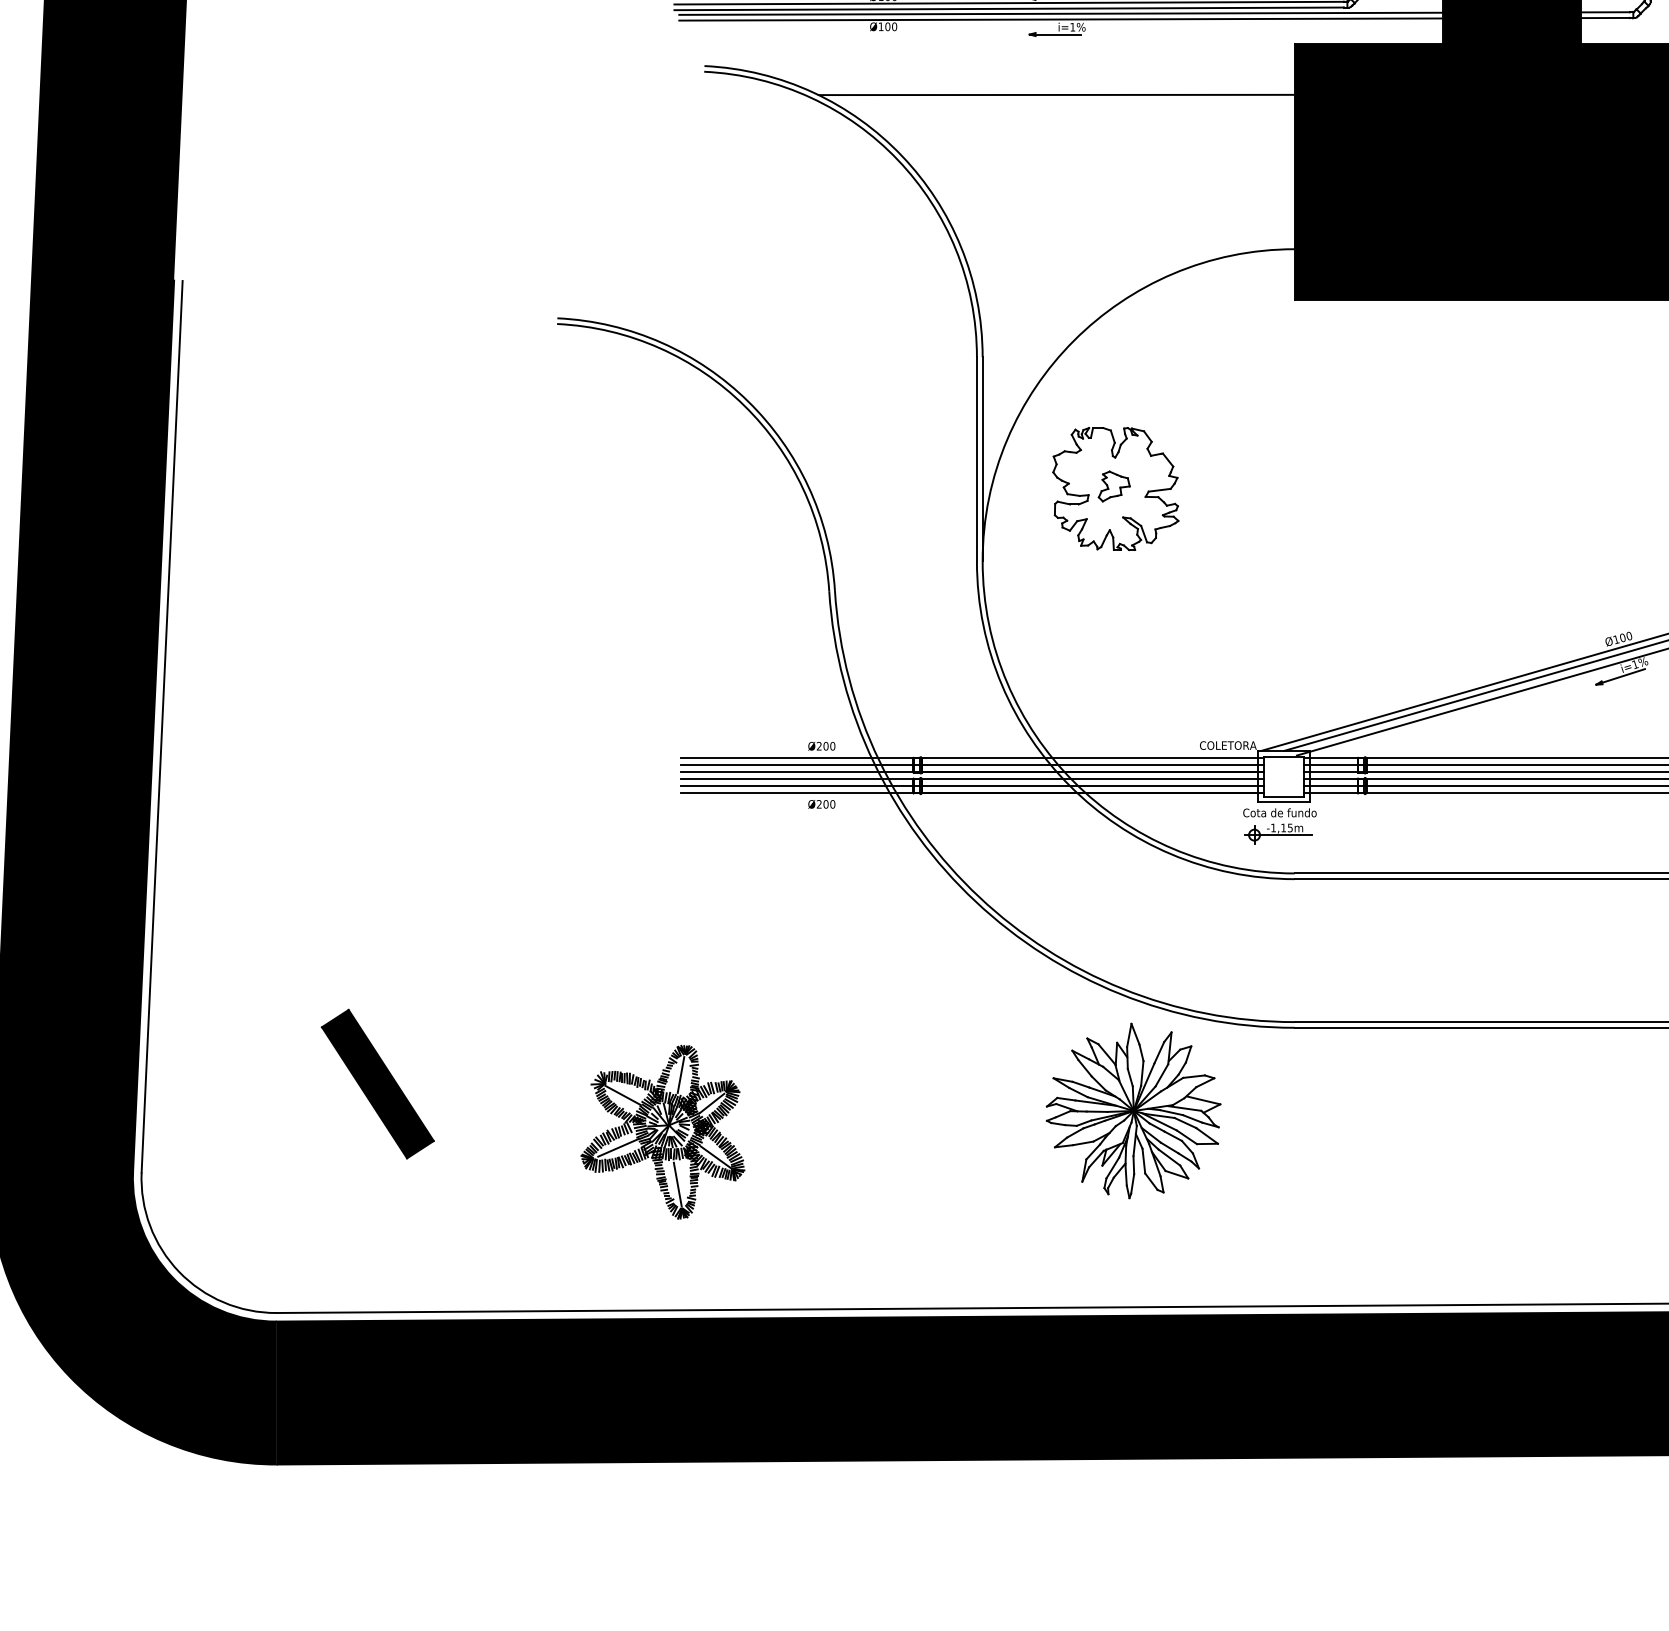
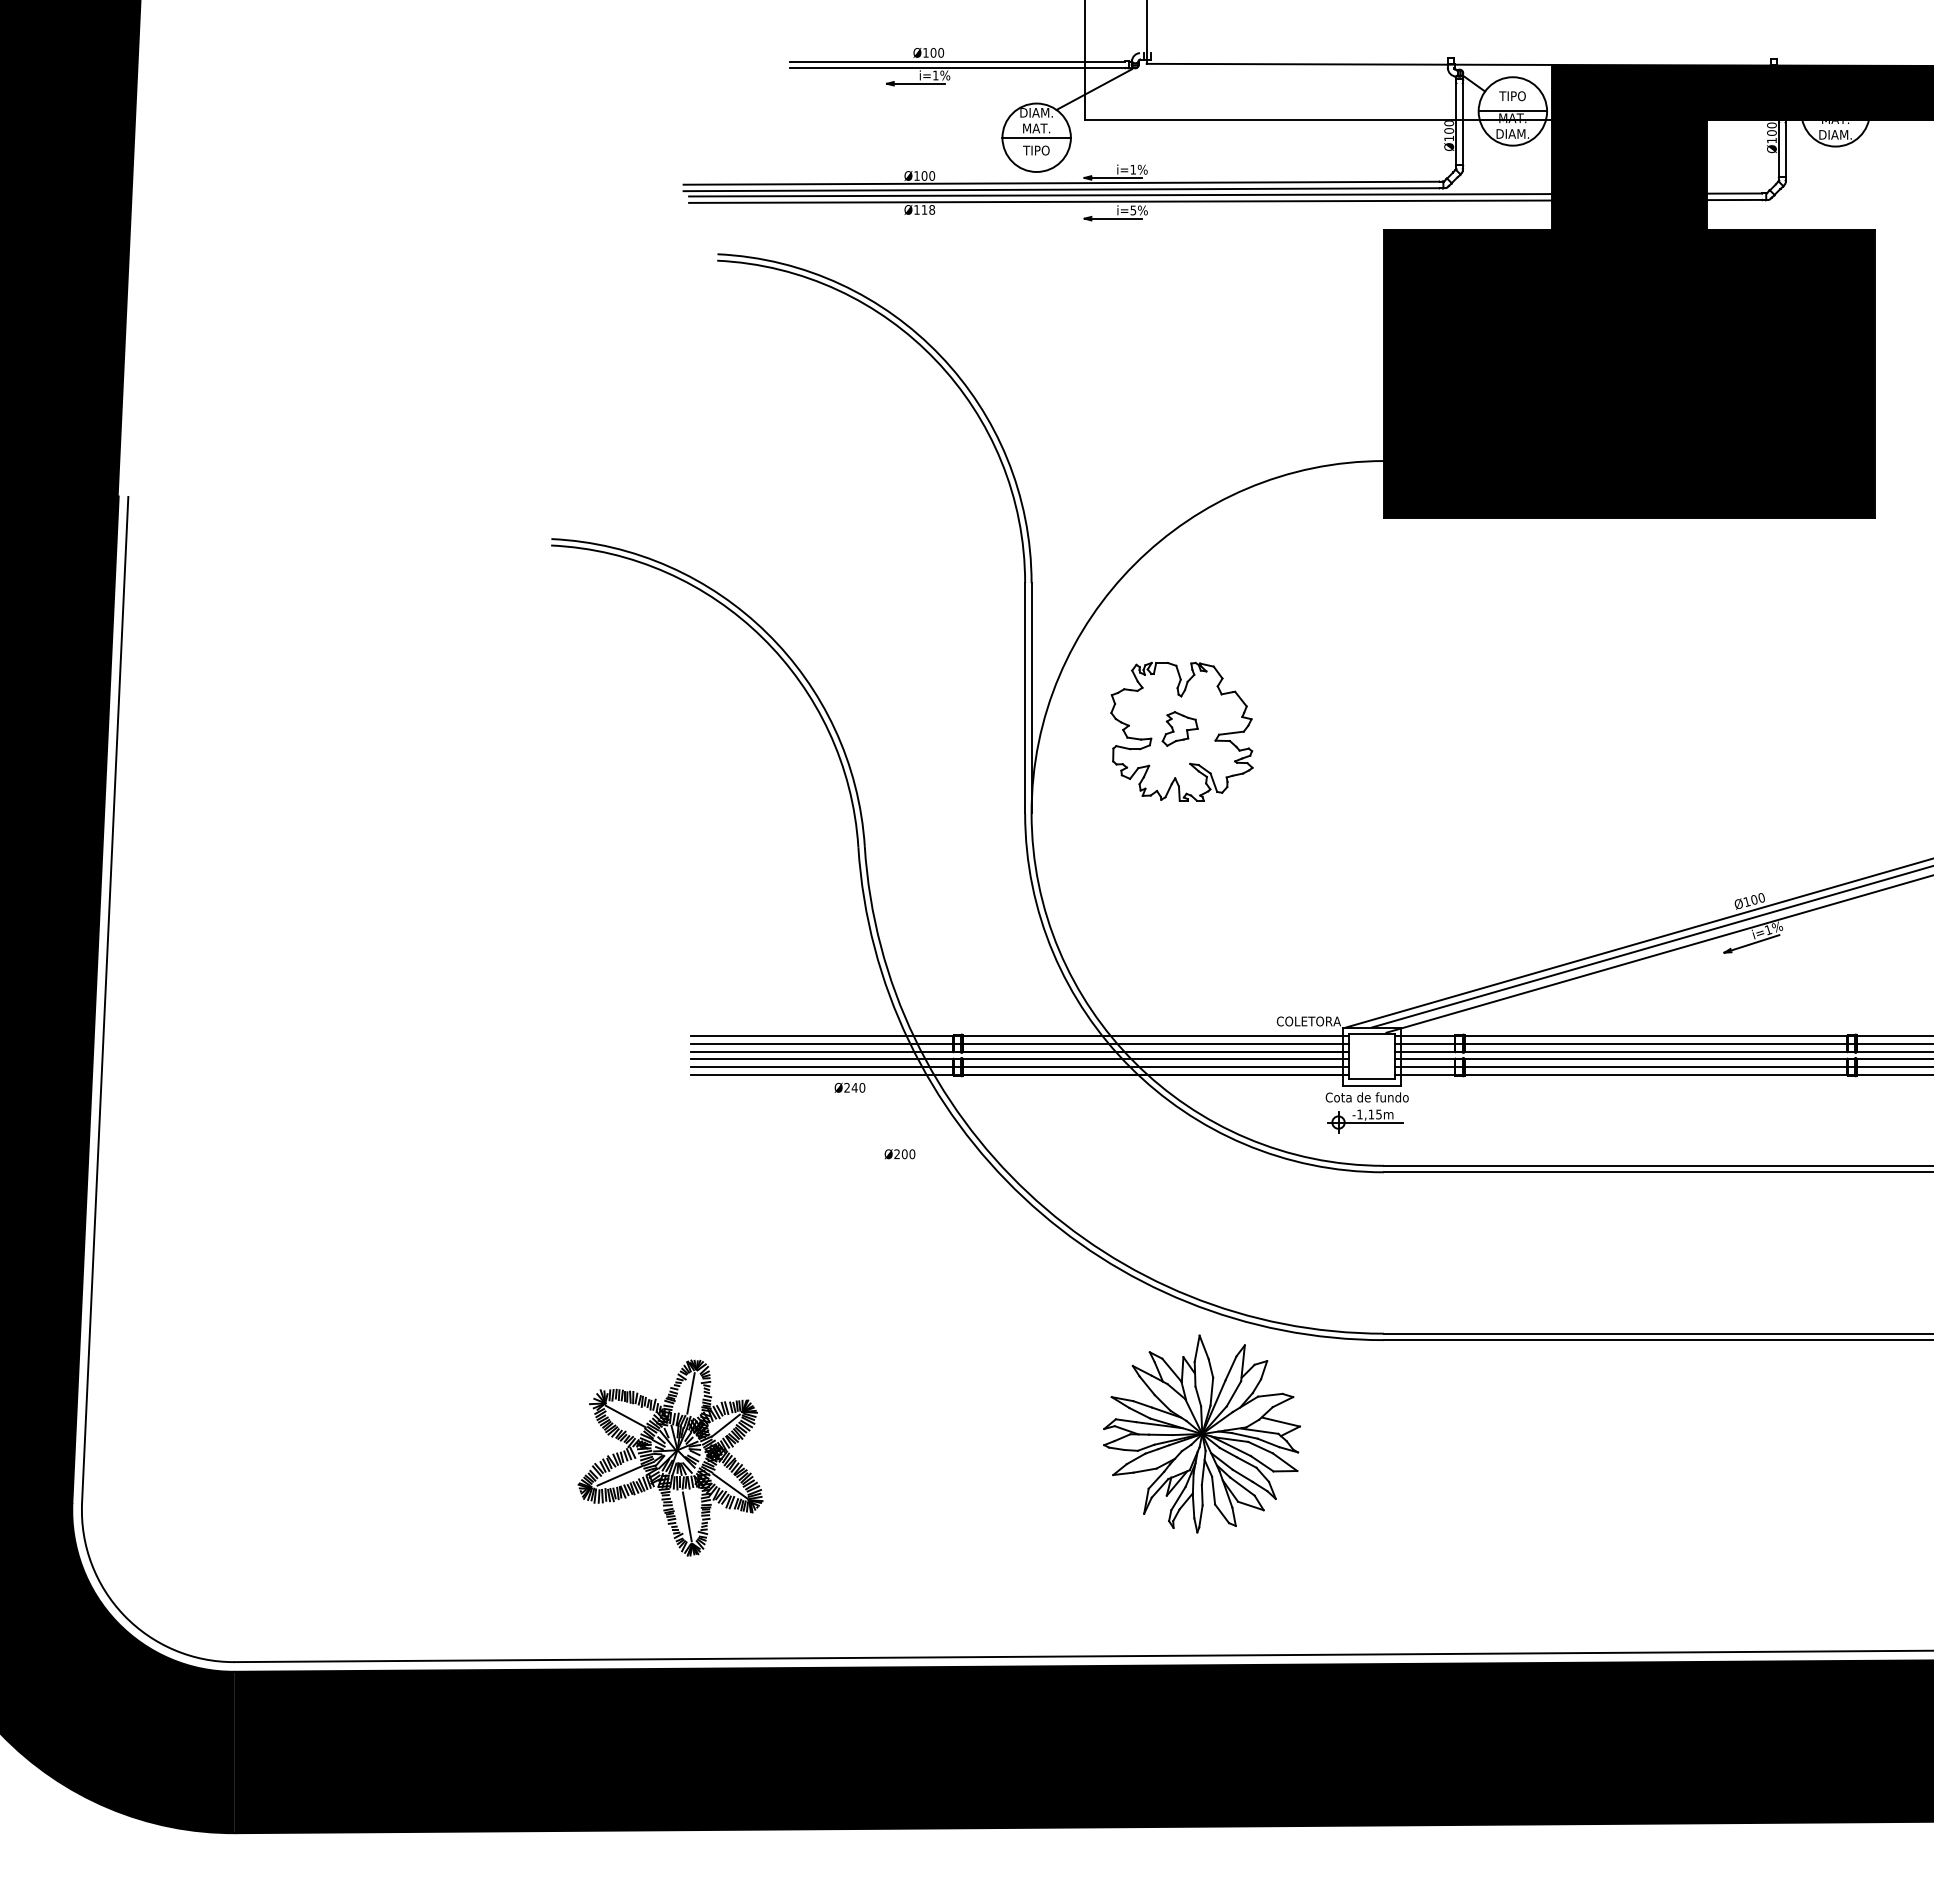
text: (891, 26) -> (928, 209), Ø100 -> Ø118
text: (1072, 27) -> (1133, 210), i=1%%% -> i=5%%%
line: (1056, 94) -> (1114, 286), removed
text: (821, 746) -> (899, 1154), moved
text: (825, 804) -> (854, 1087), Ø200 -> Ø240
part: (377, 1083) -> (348, 1403), removed

